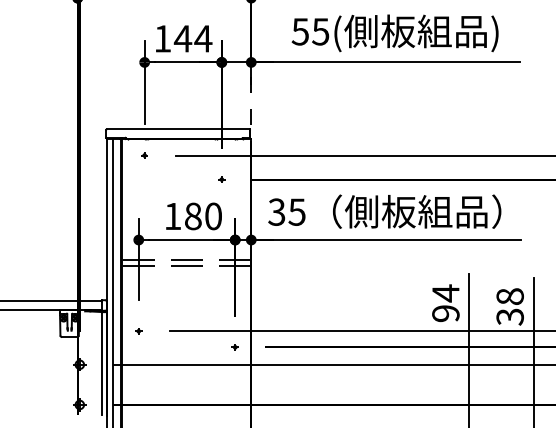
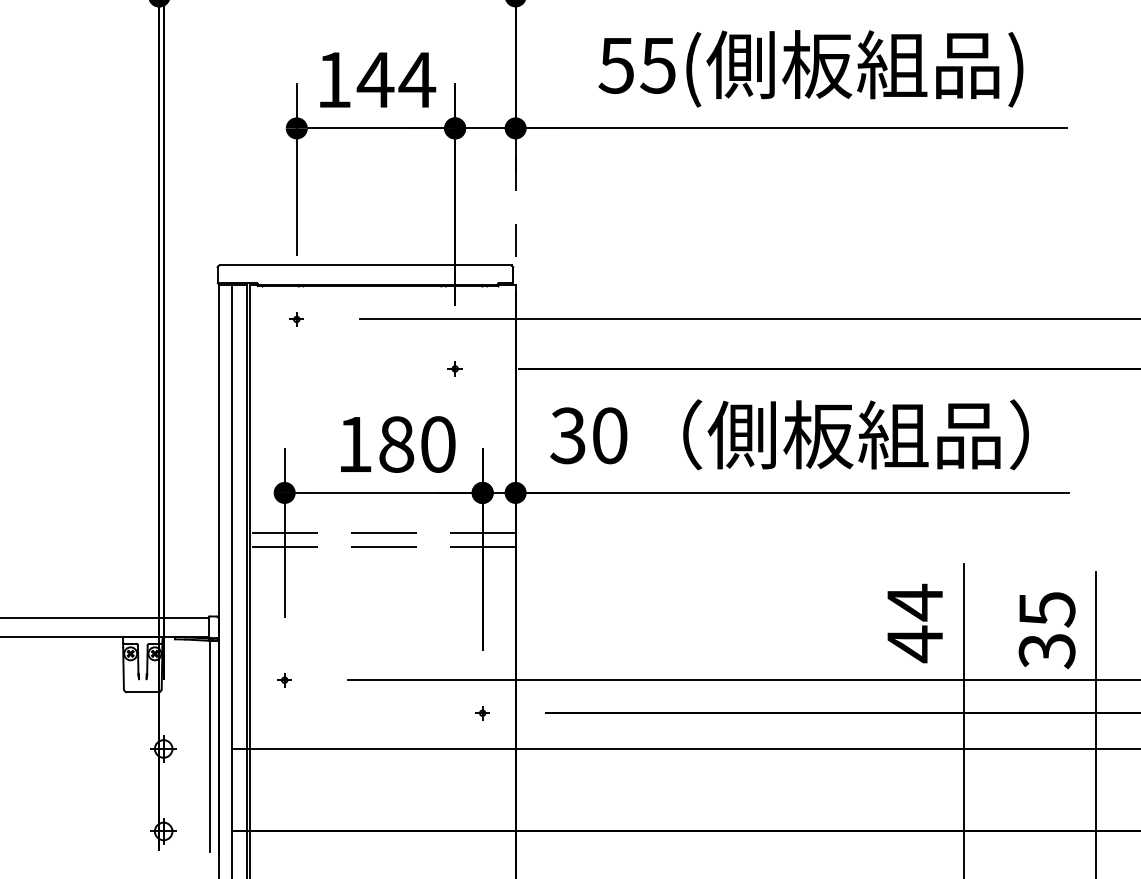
text: (296, 211) -> (608, 434), 35 -> 30
text: (509, 296) -> (1045, 608), 38 -> 35
text: (445, 313) -> (914, 643), 94 -> 44

